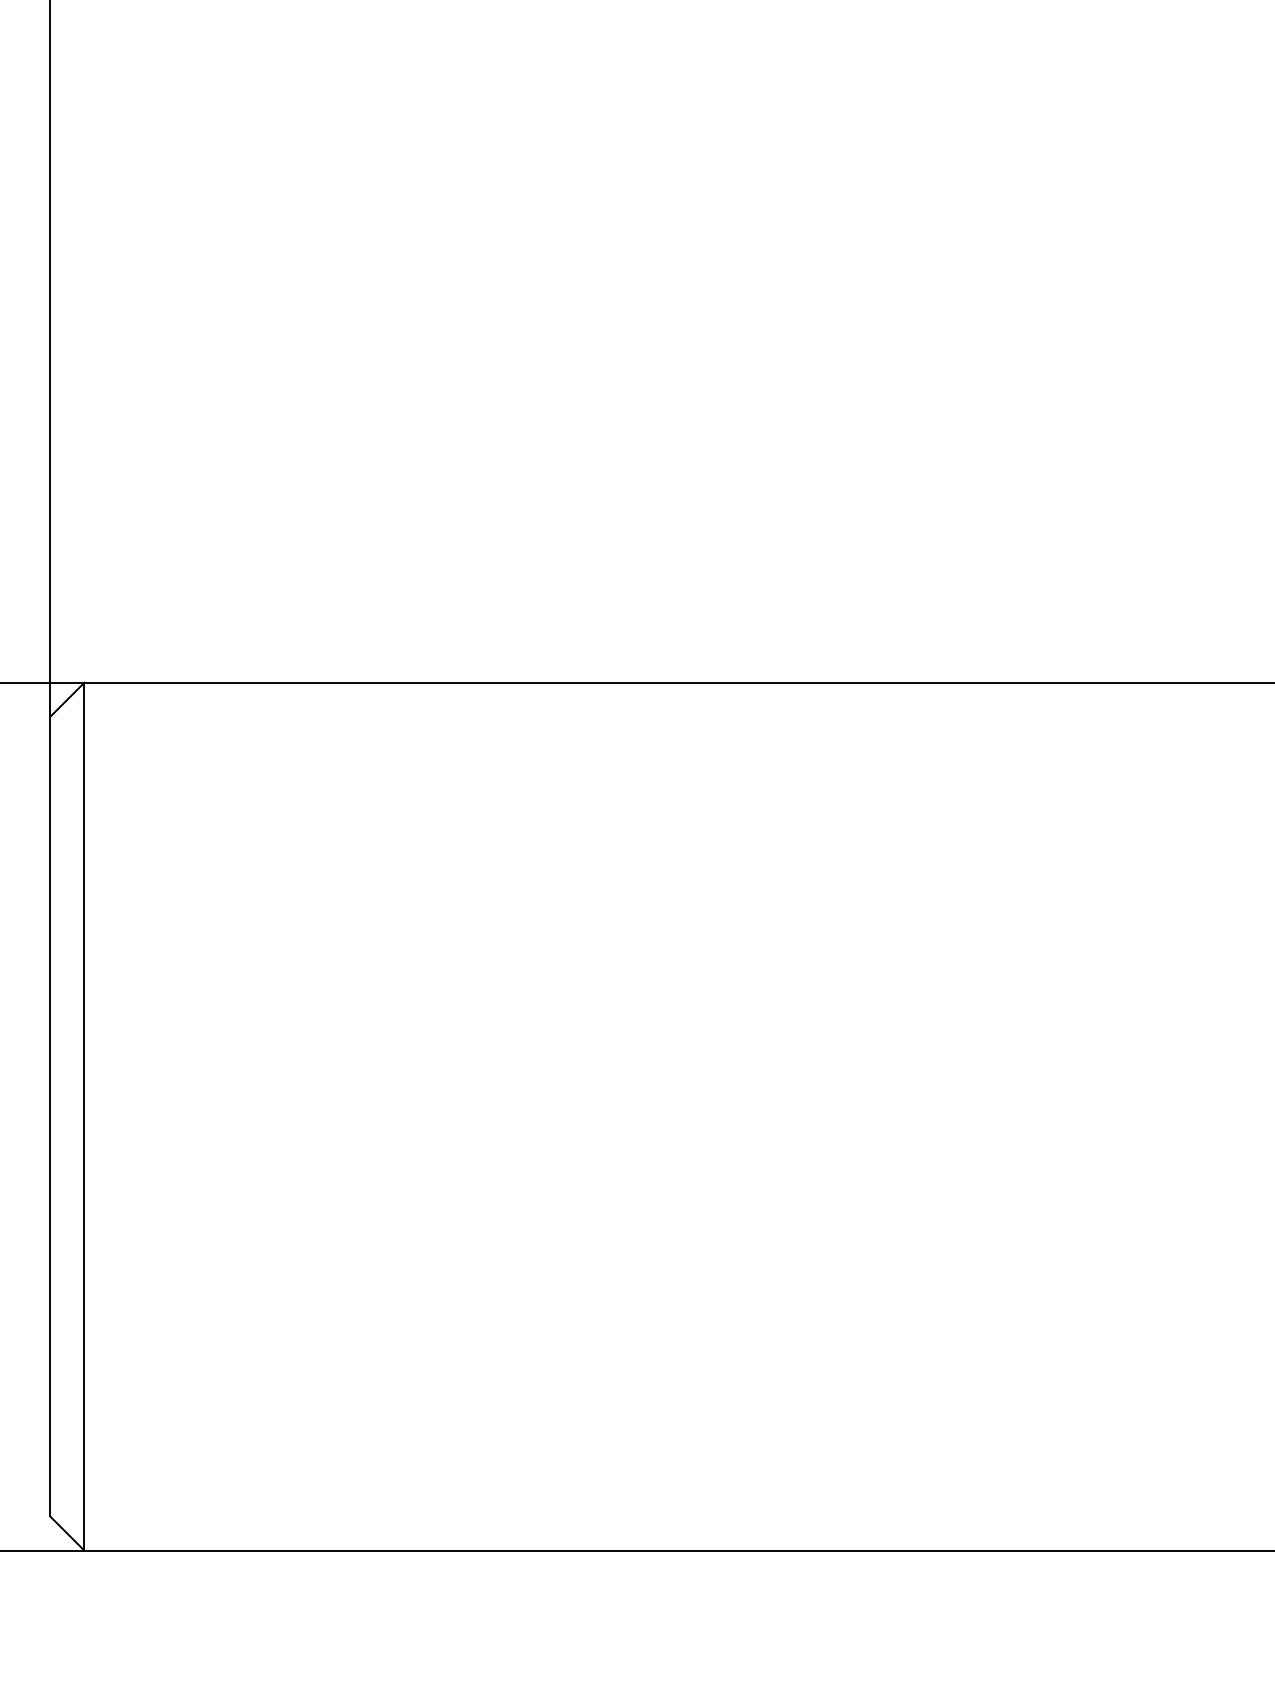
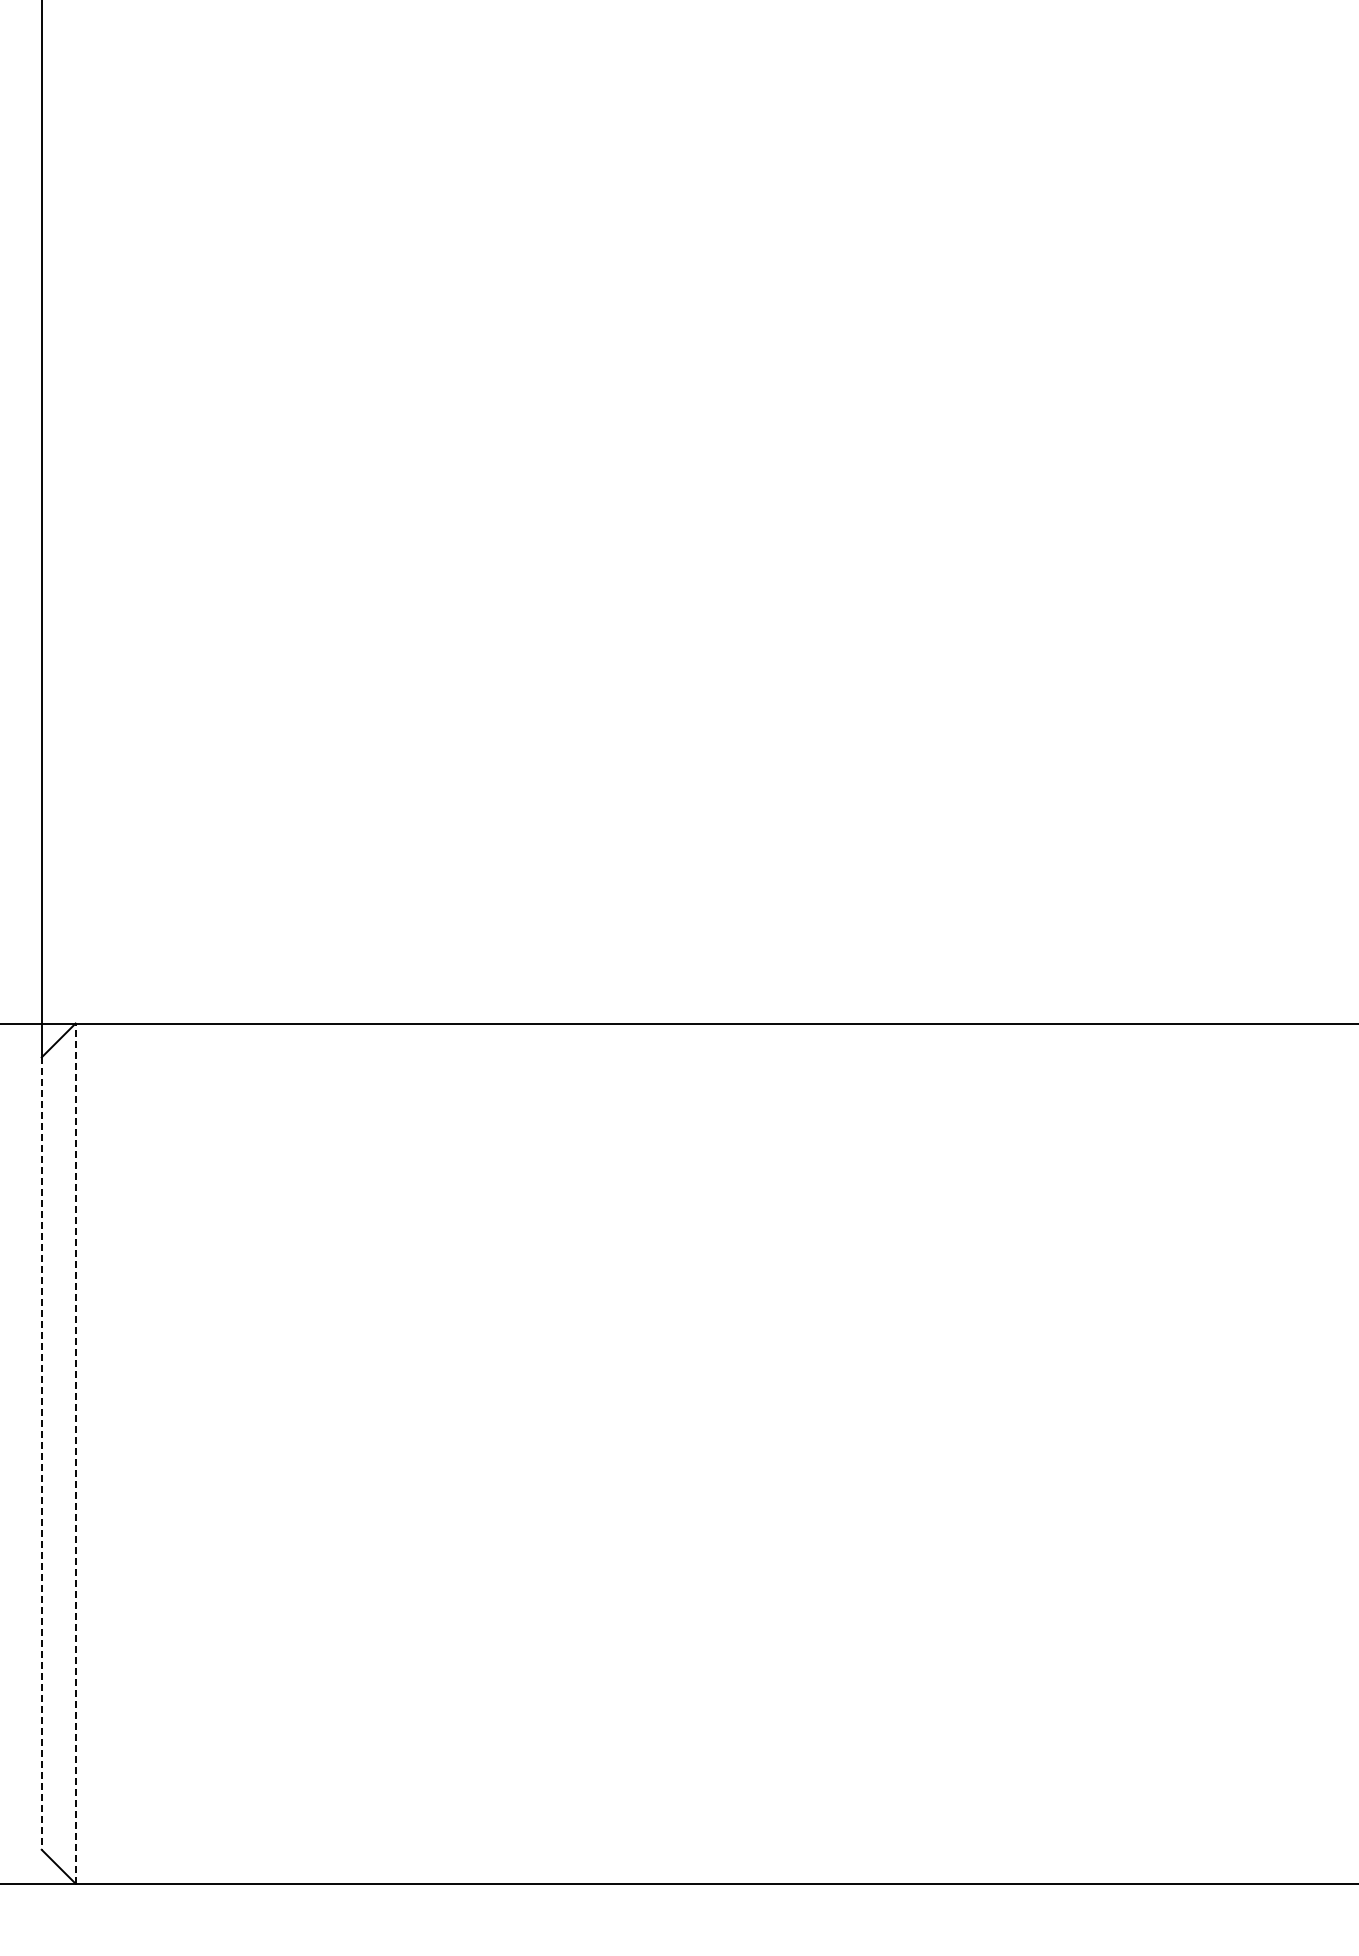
line: (84, 1116) -> (75, 1453), solid -> dashed
line: (49, 1117) -> (41, 1454), solid -> dashed

